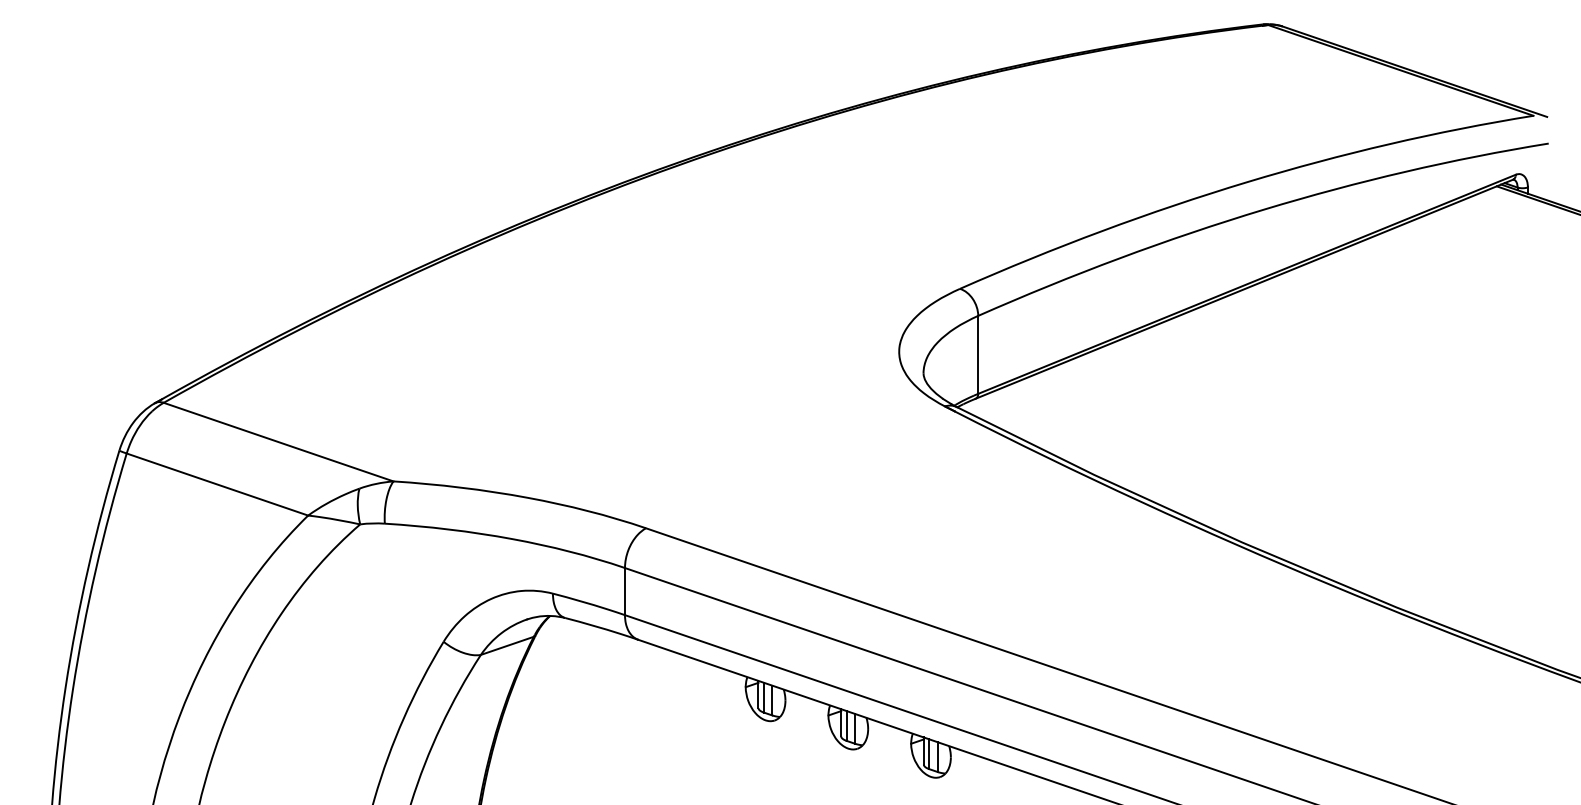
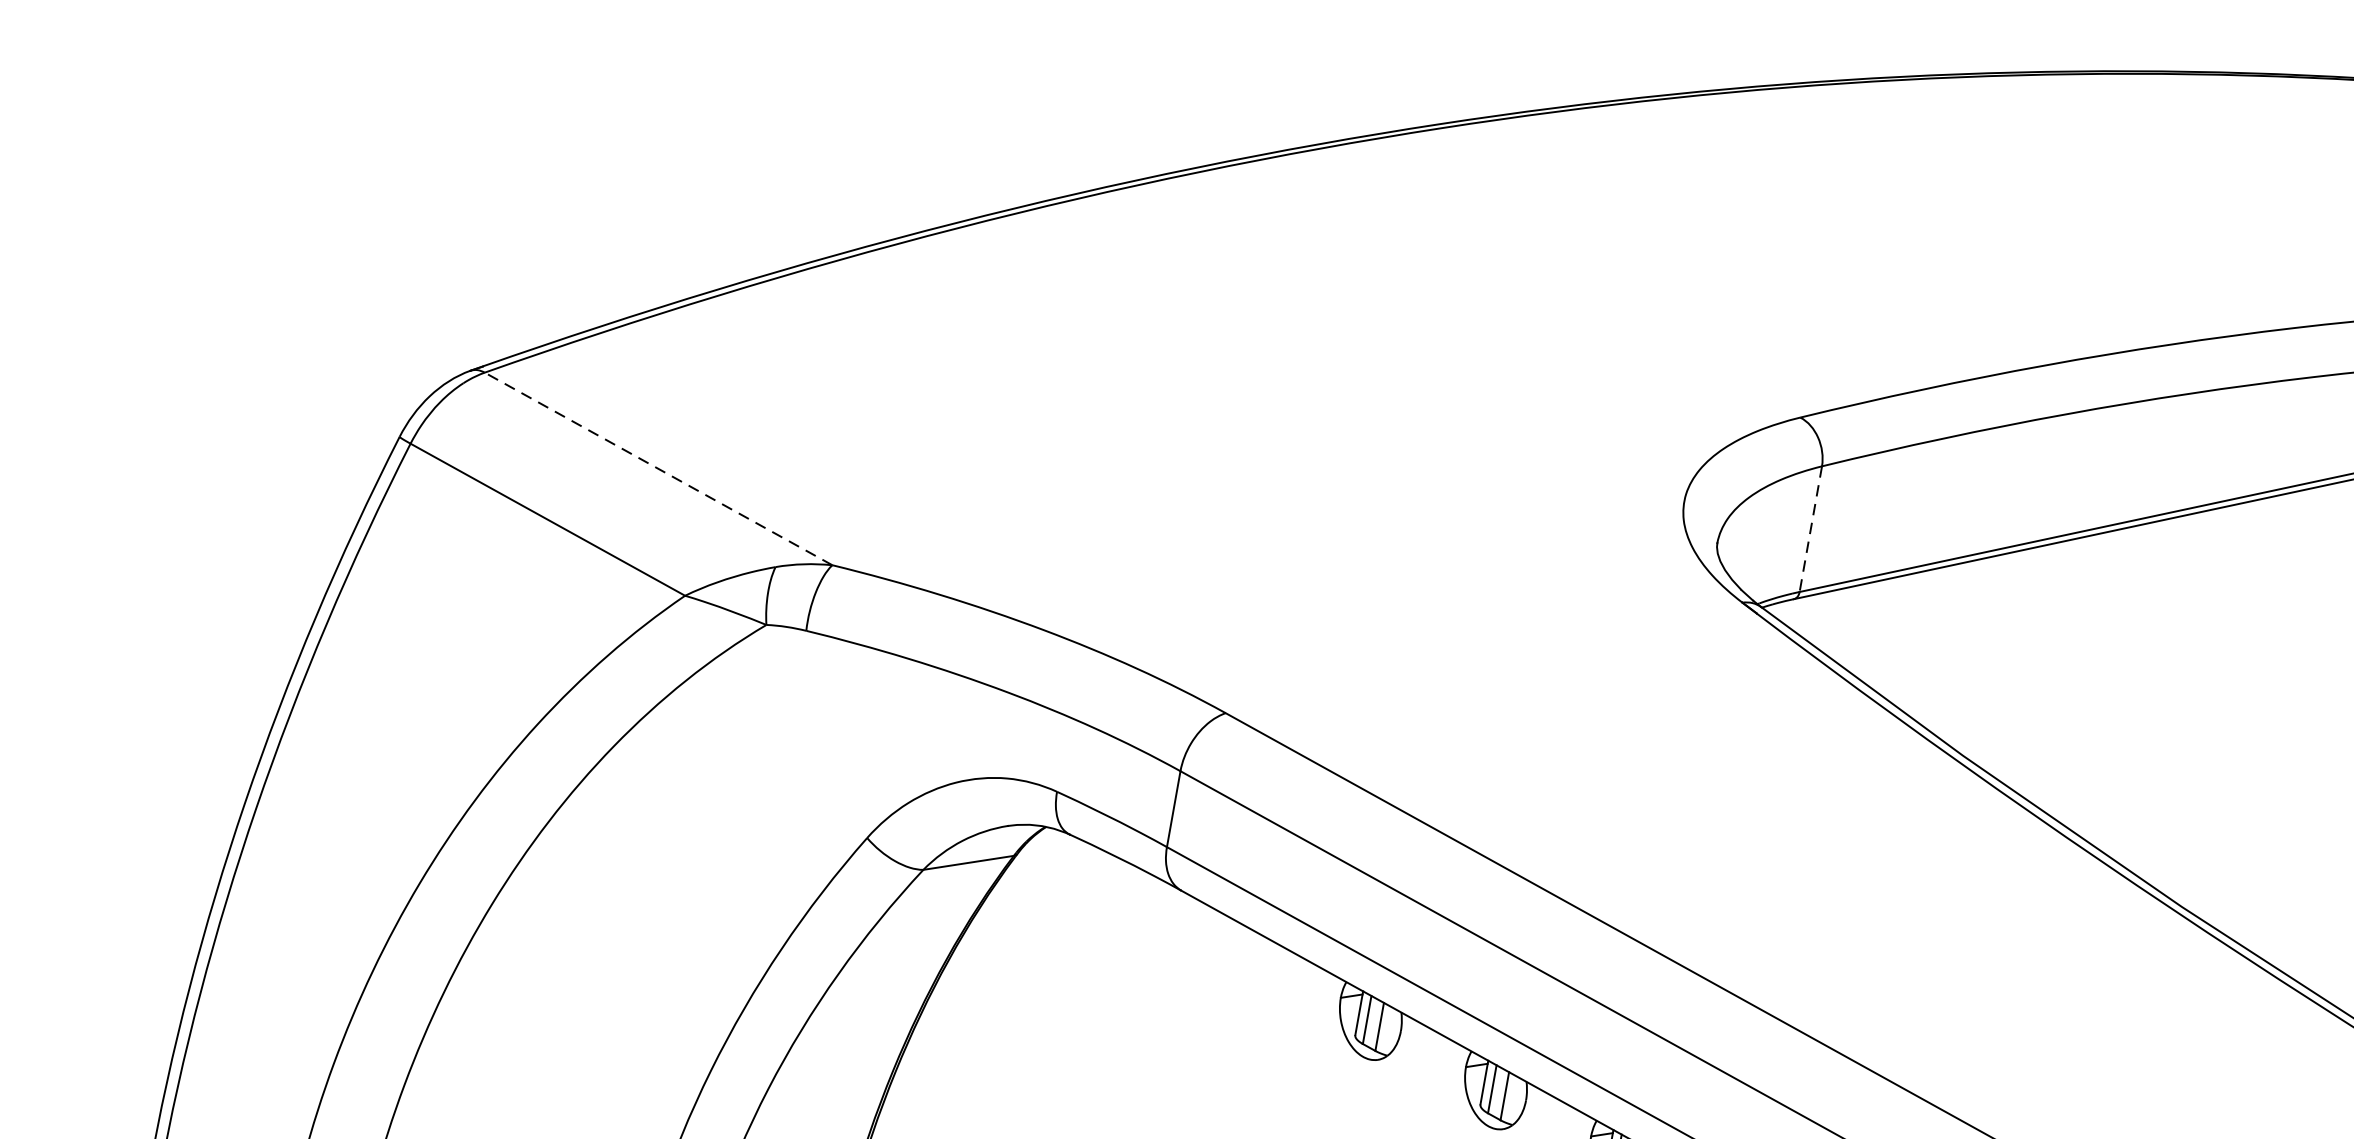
line: (978, 354) -> (1811, 528), solid -> dashed
line: (278, 441) -> (658, 467), solid -> dashed

